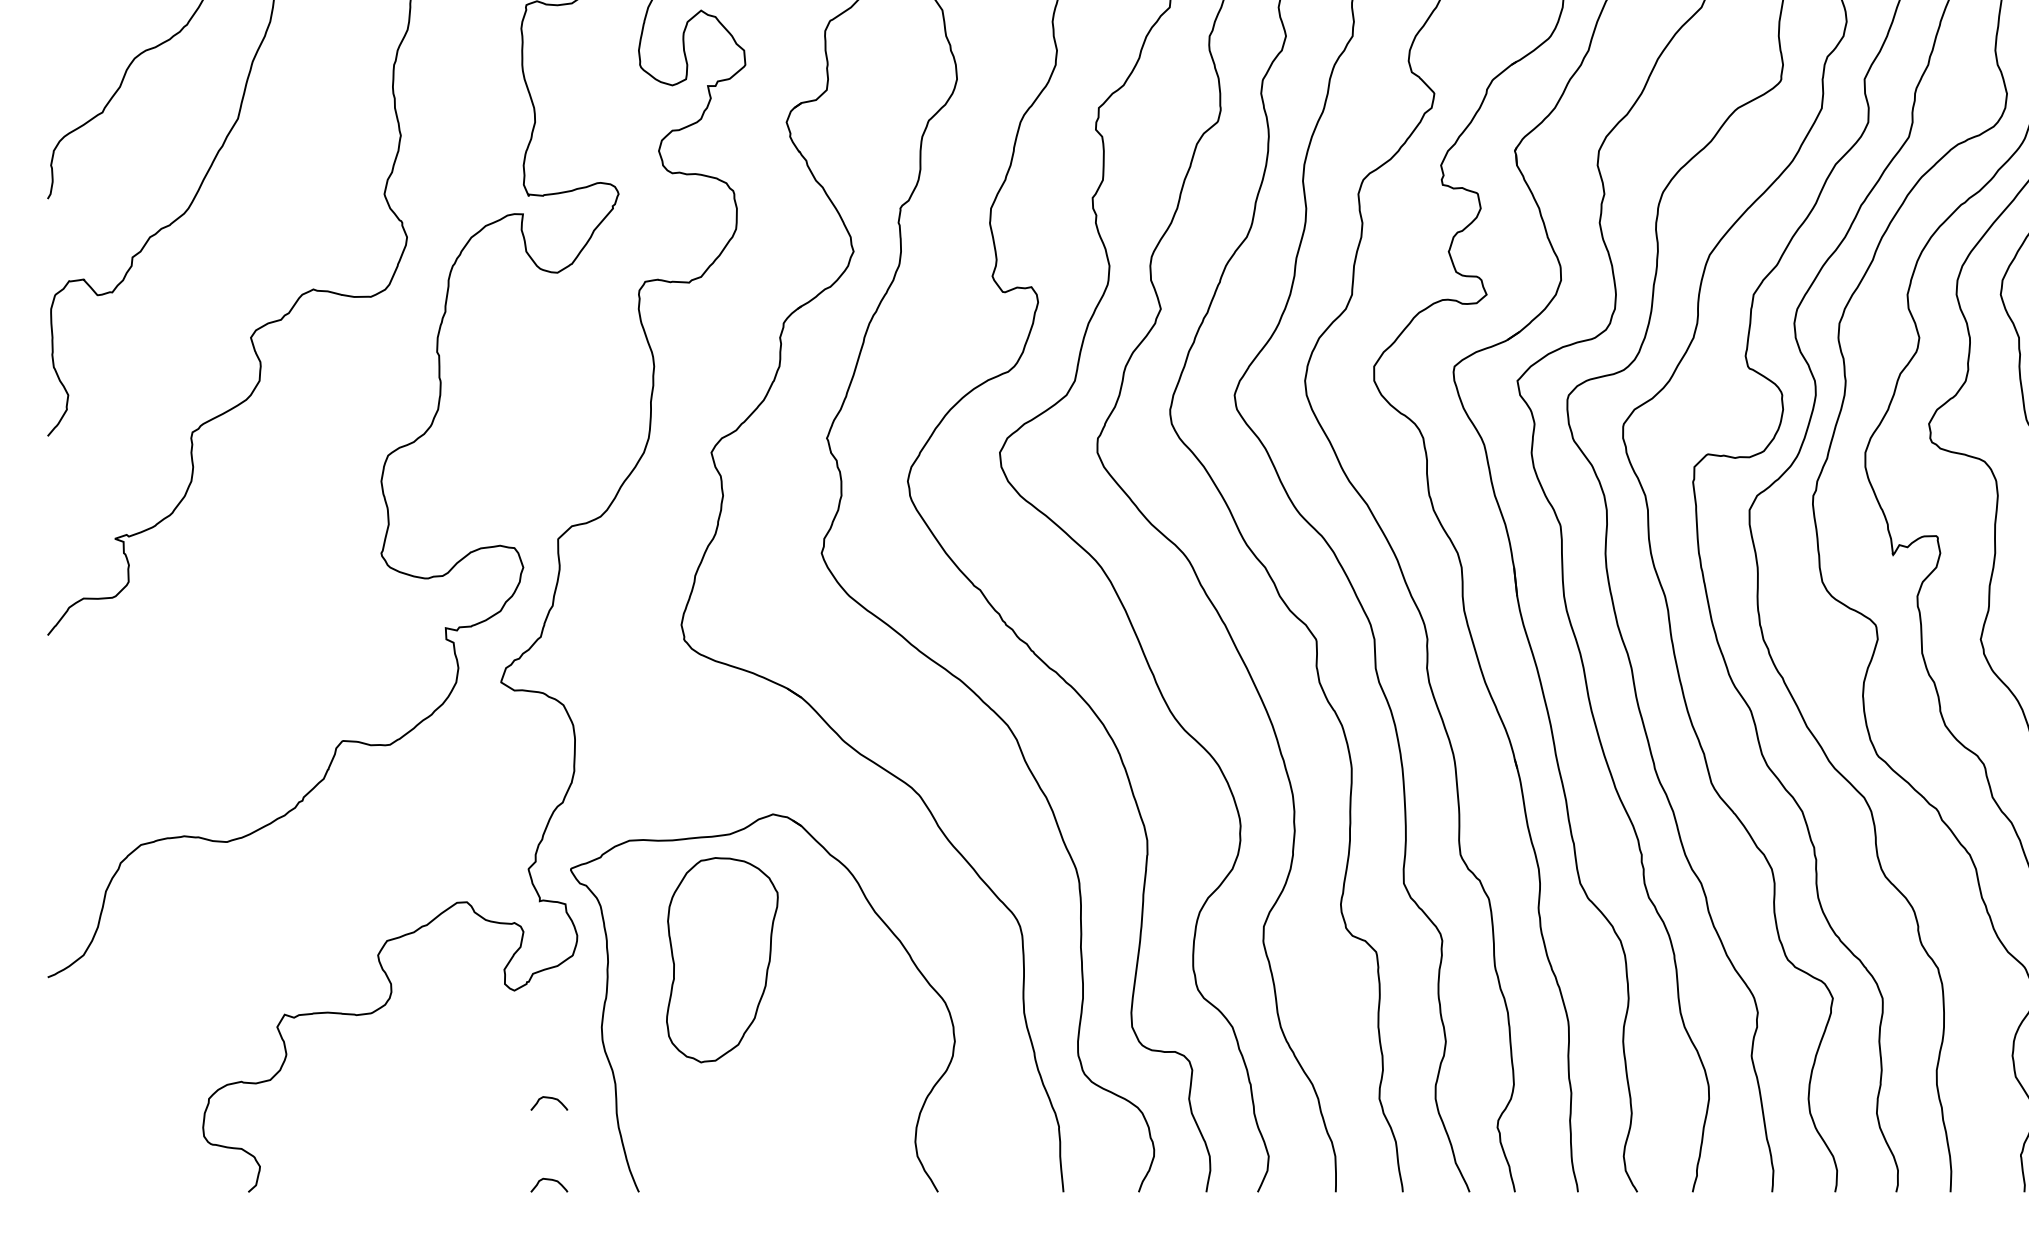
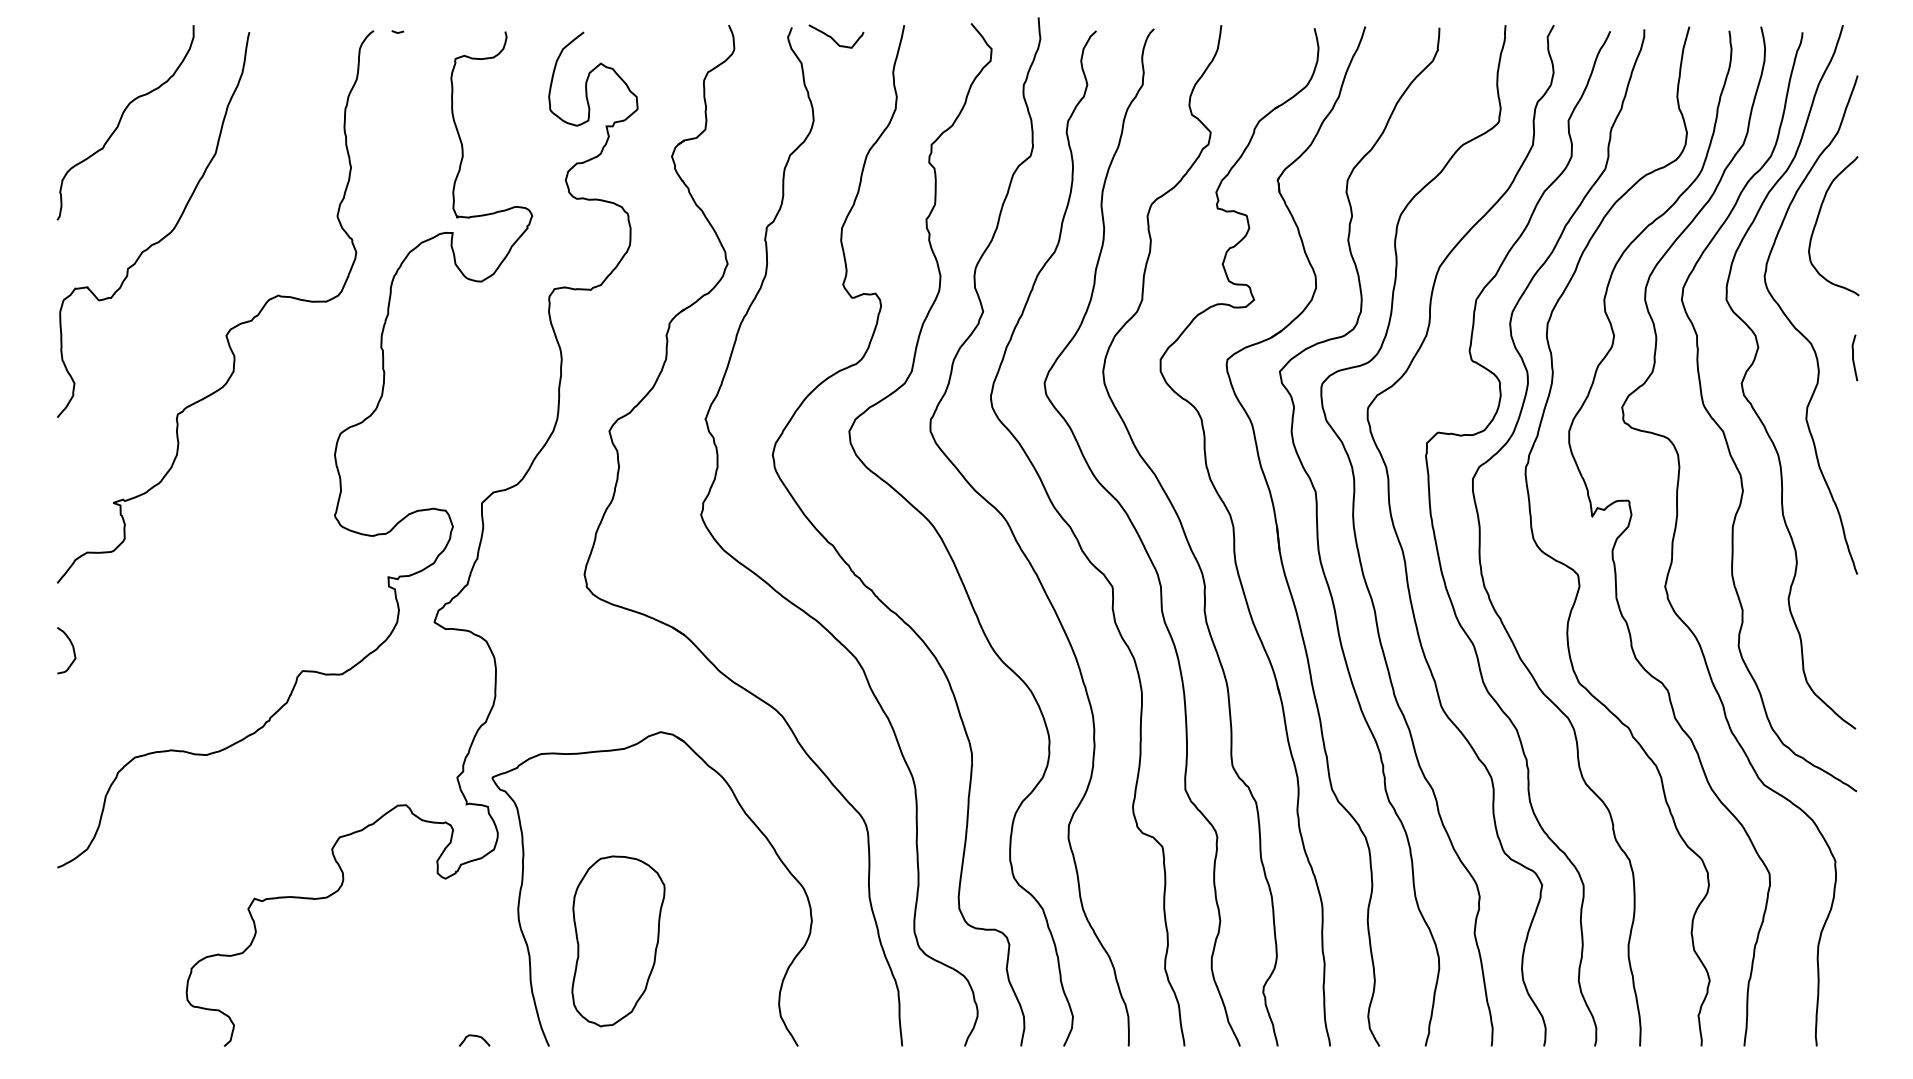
curve: (65, 715) -> (72, 649), added
part: (722, 960) -> (618, 941), moved
curve: (549, 1098) -> (474, 968), removed

